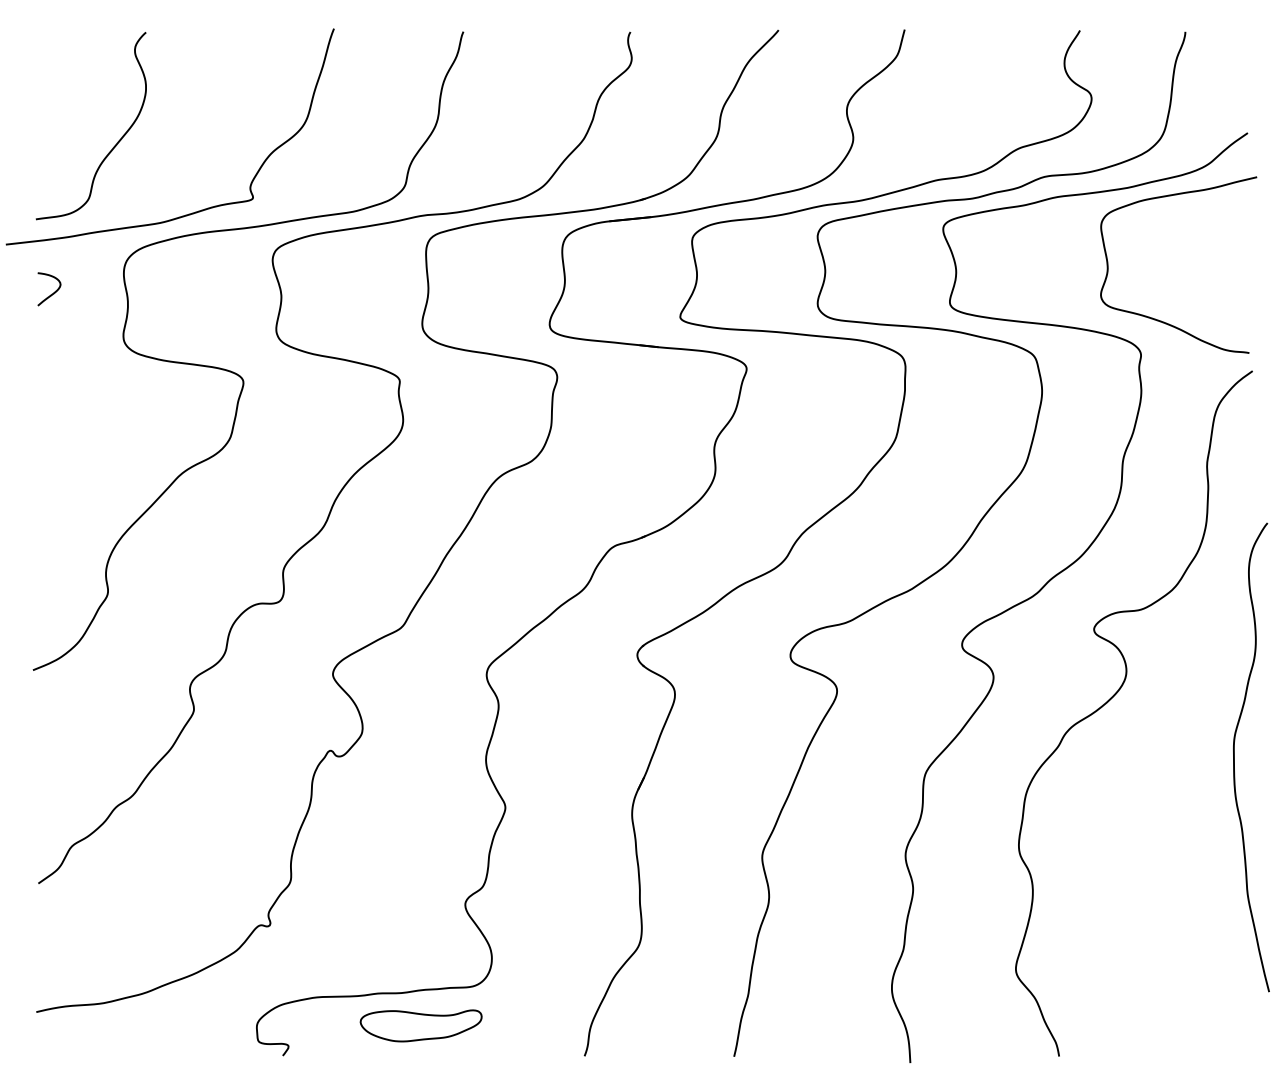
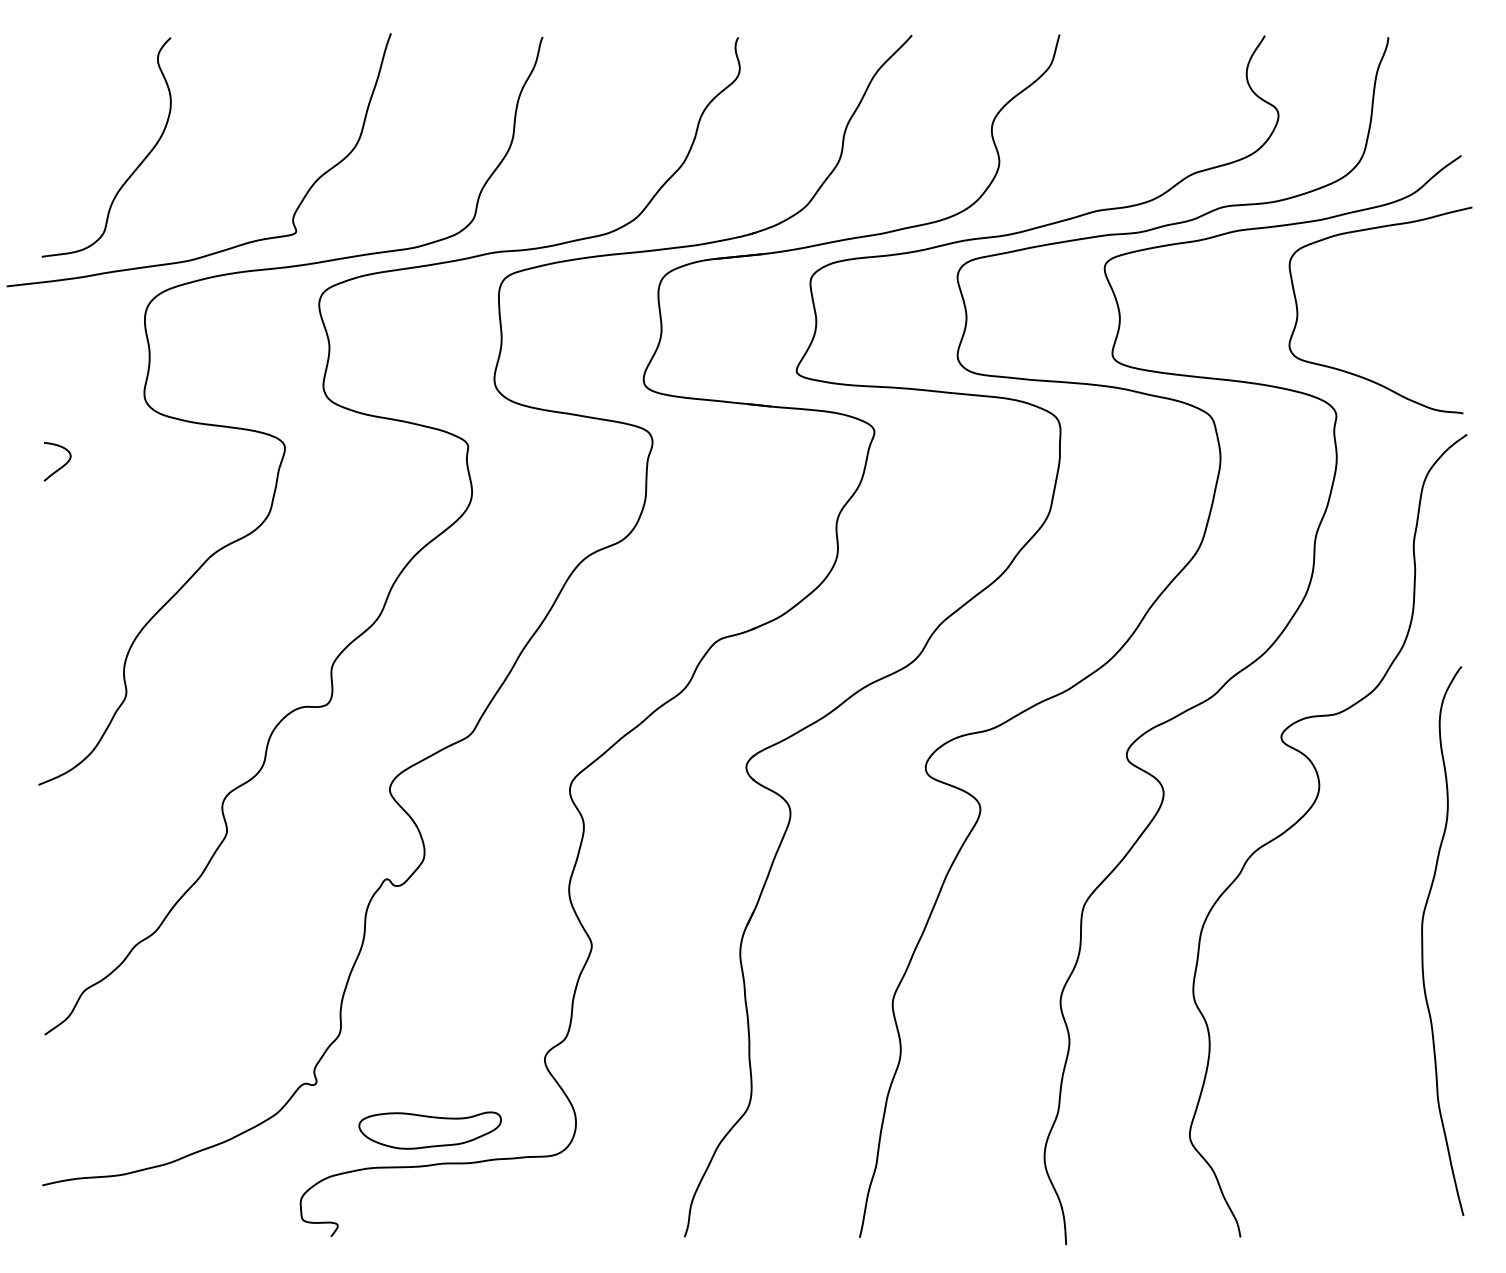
curve: (50, 294) -> (59, 467), moved
curve: (1235, 756) -> (1423, 940), moved
part: (420, 1025) -> (429, 1130), moved

